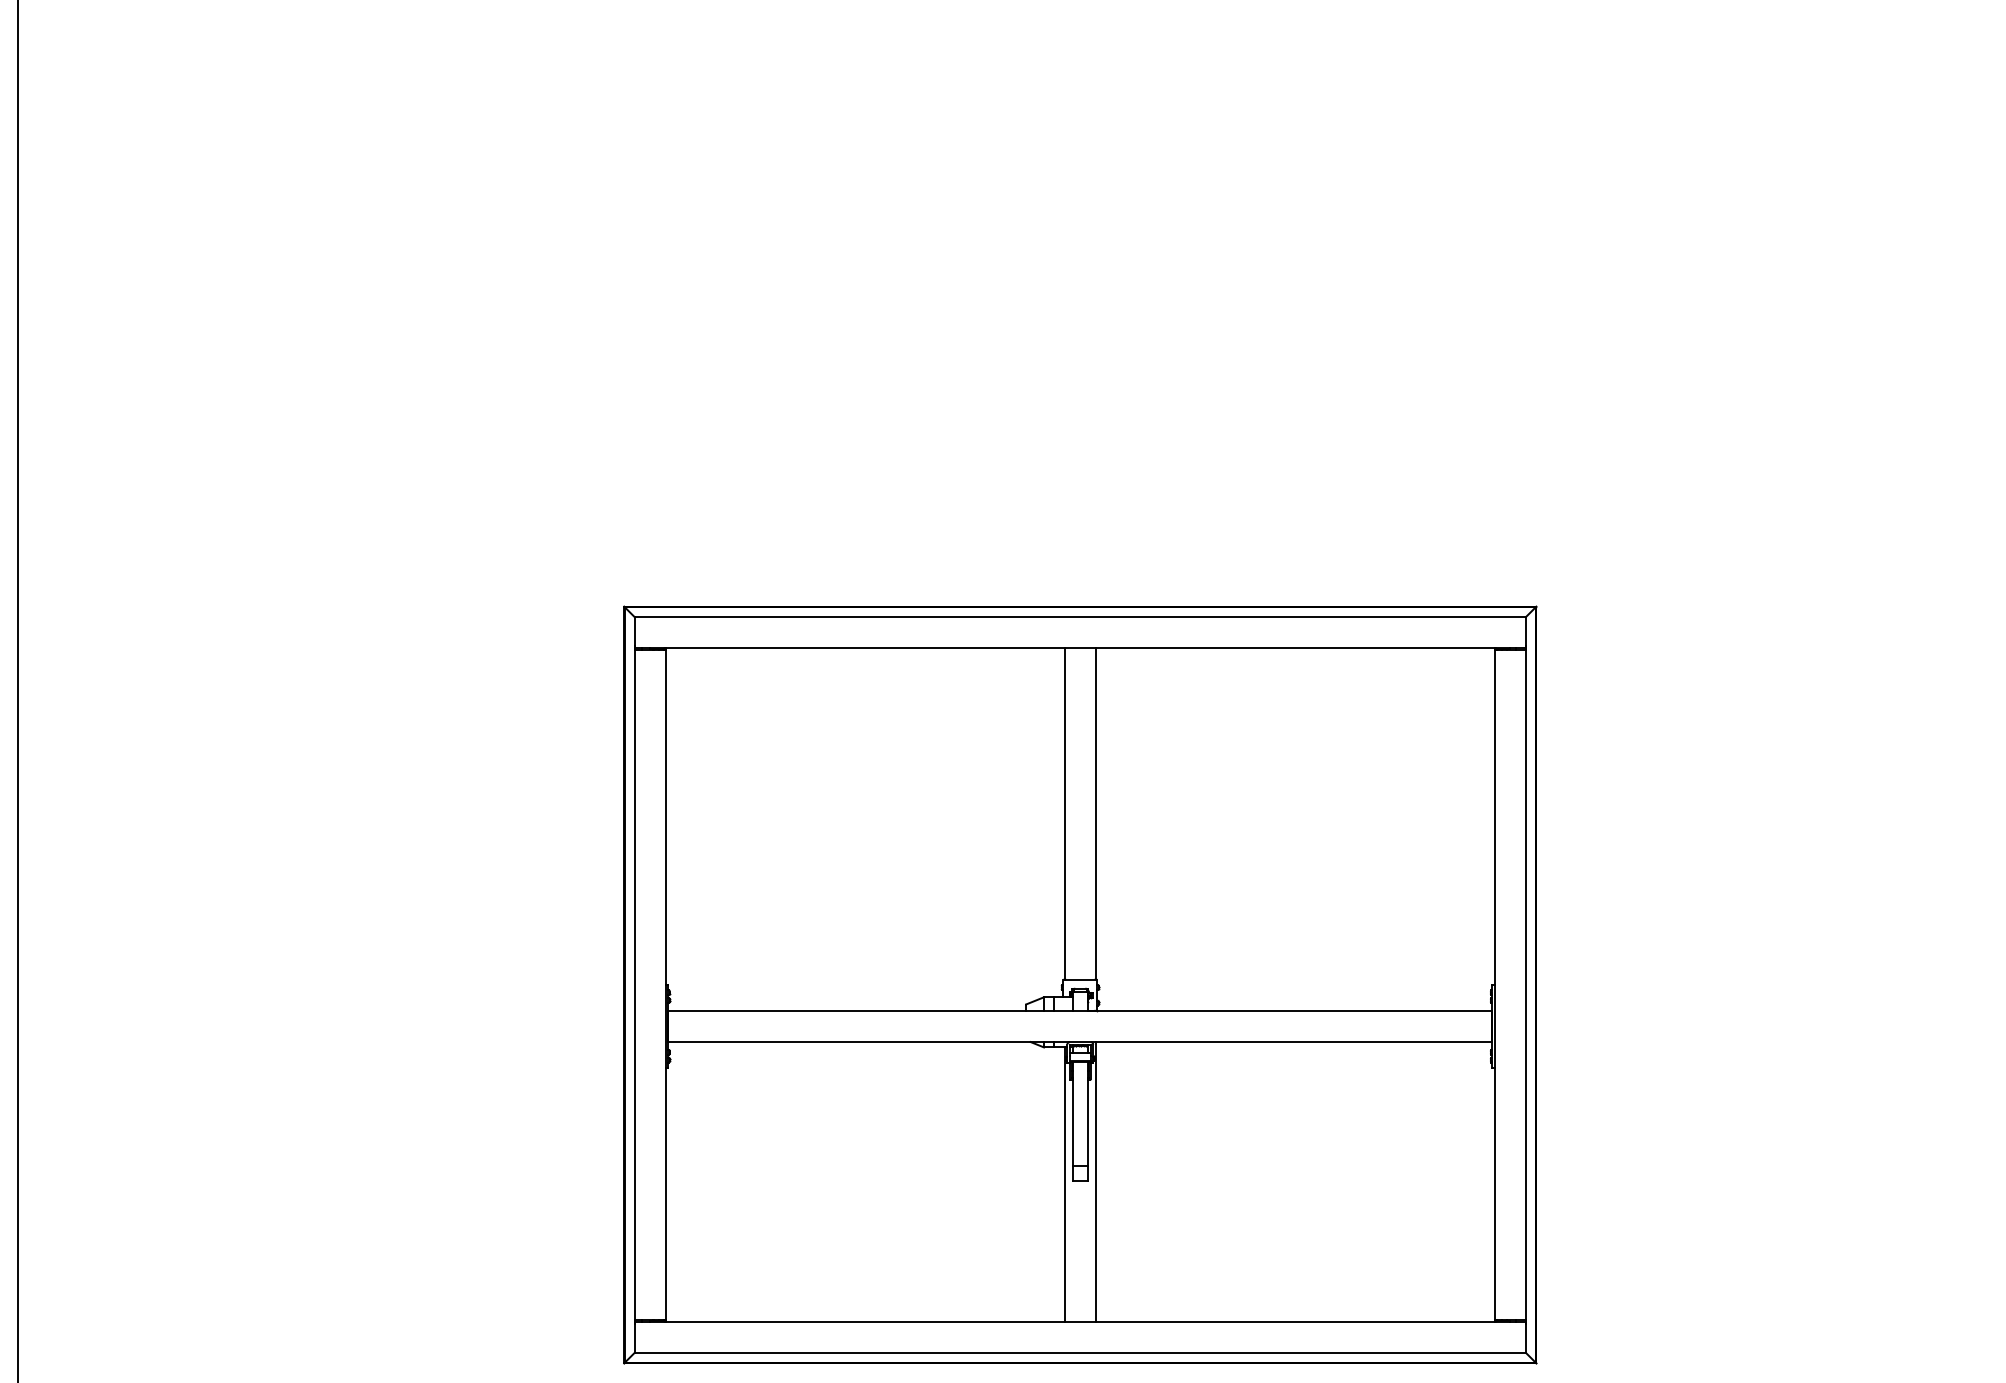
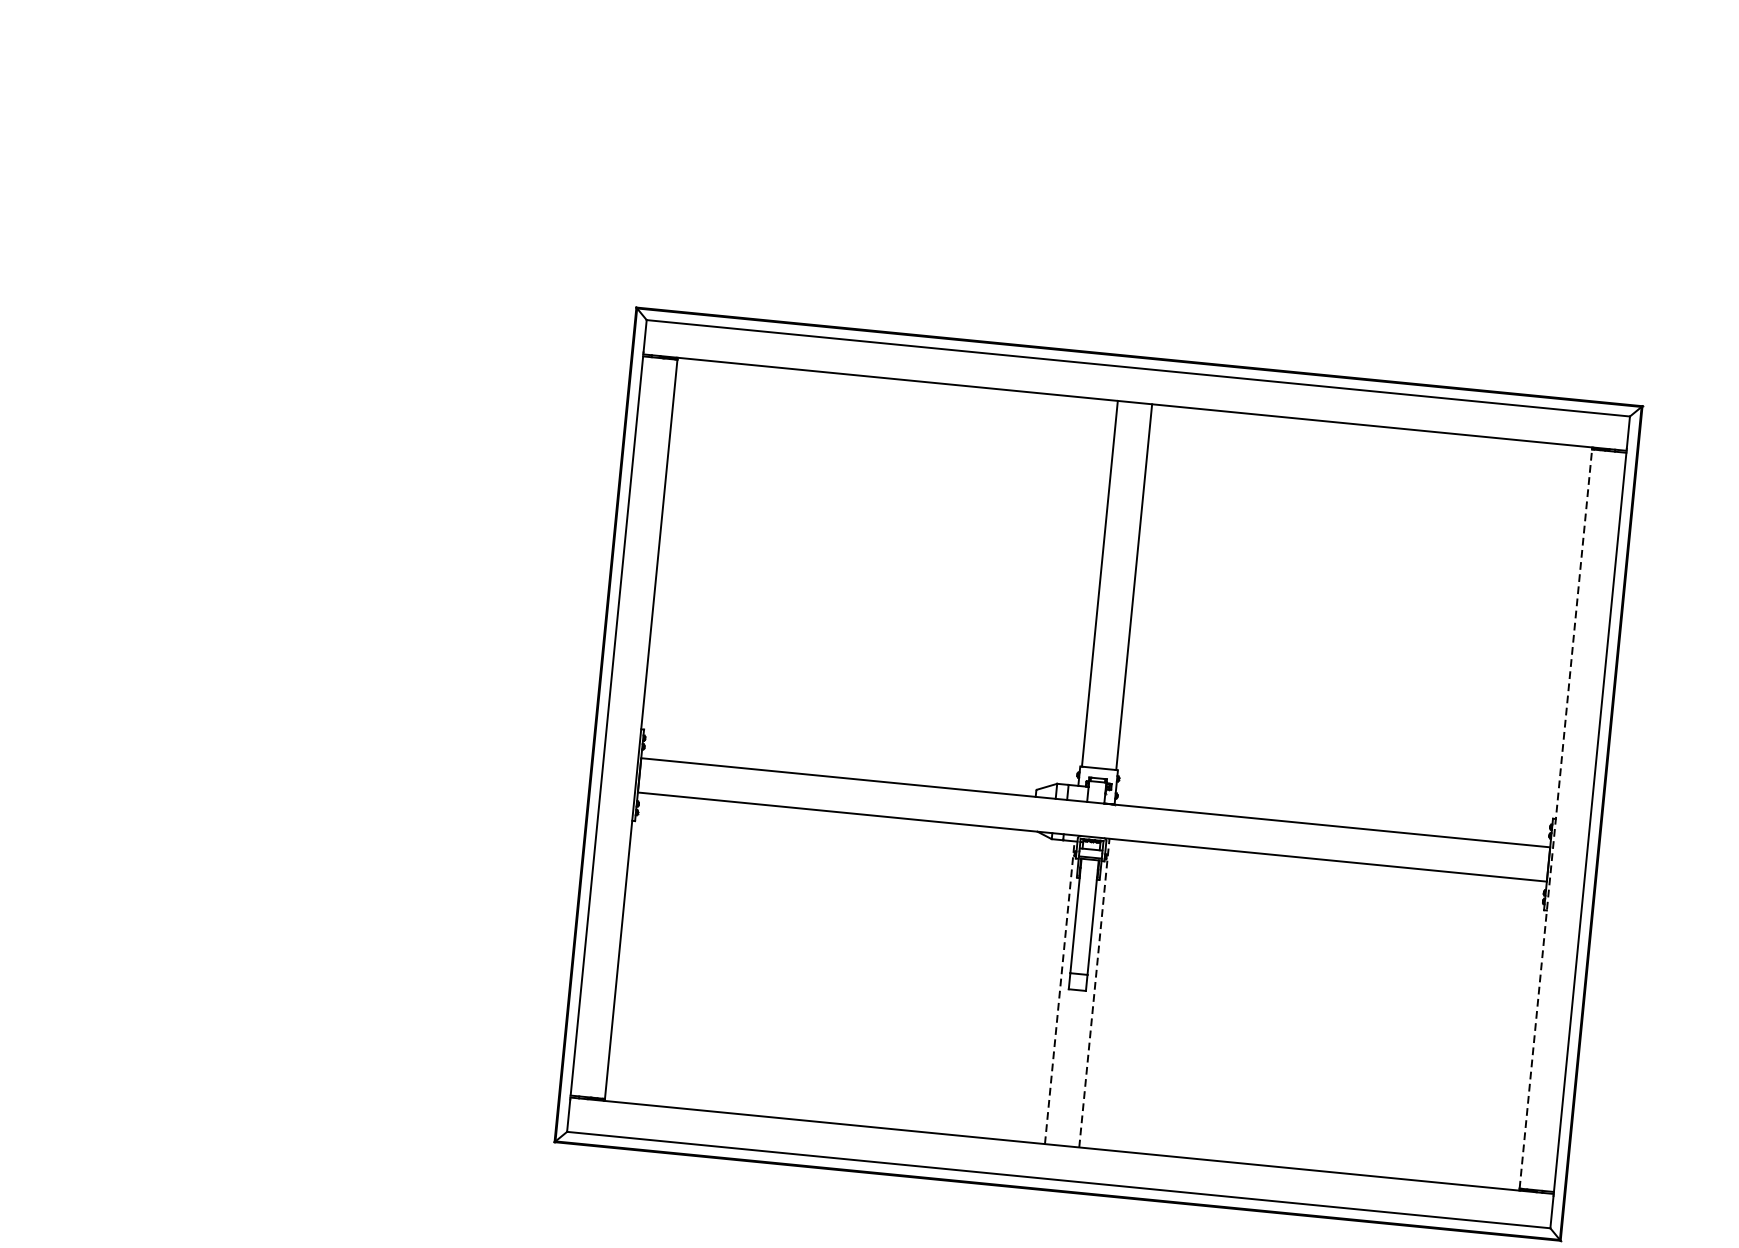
line: (1494, 984) -> (1555, 818), solid -> dashed
line: (1095, 1181) -> (1094, 992), solid -> dashed
line: (1064, 1184) -> (1059, 992), solid -> dashed

